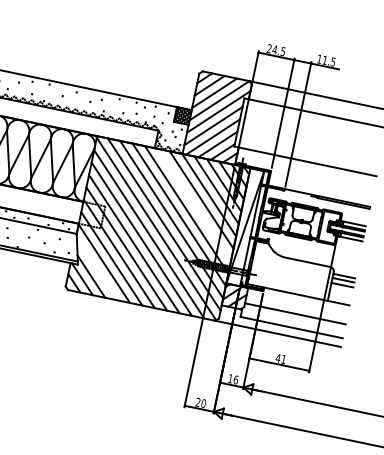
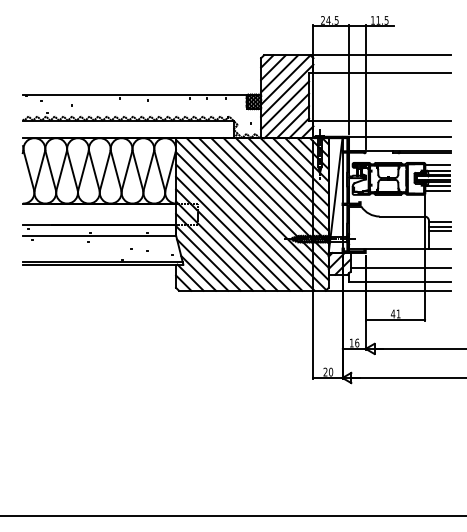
line: (321, 181) -> (399, 136), added
line: (194, 204) -> (282, 184), added
line: (353, 218) -> (437, 165), added
line: (348, 244) -> (437, 191), added
line: (97, 268) -> (202, 264), added

